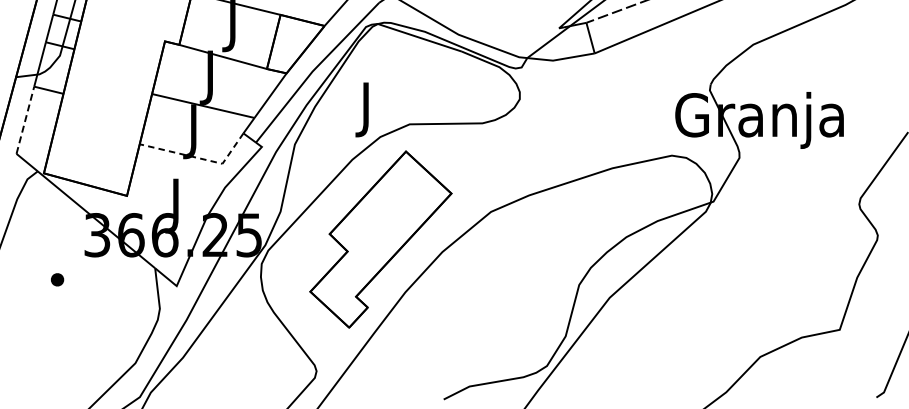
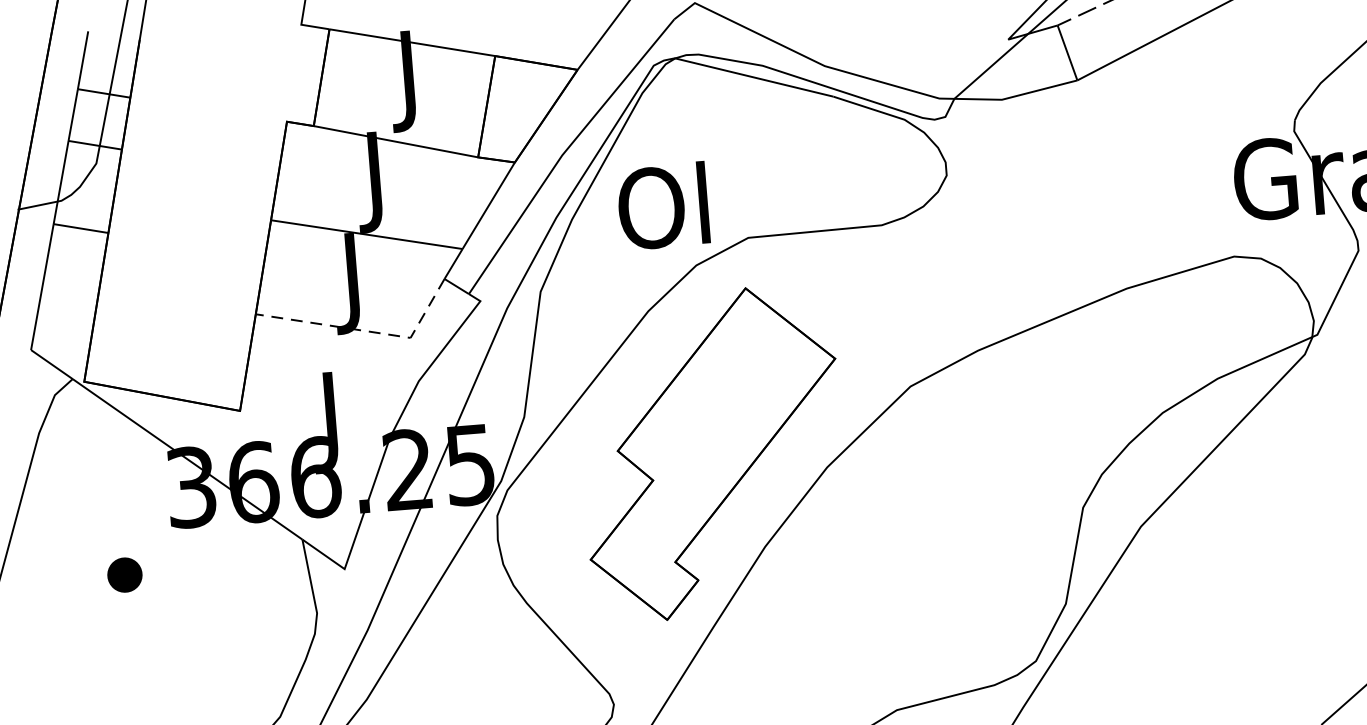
text: (364, 108) -> (663, 215), J -> Ol
line: (25, 120) -> (42, 287), dashed -> solid
part: (57, 279) -> (124, 574), size x1.43

